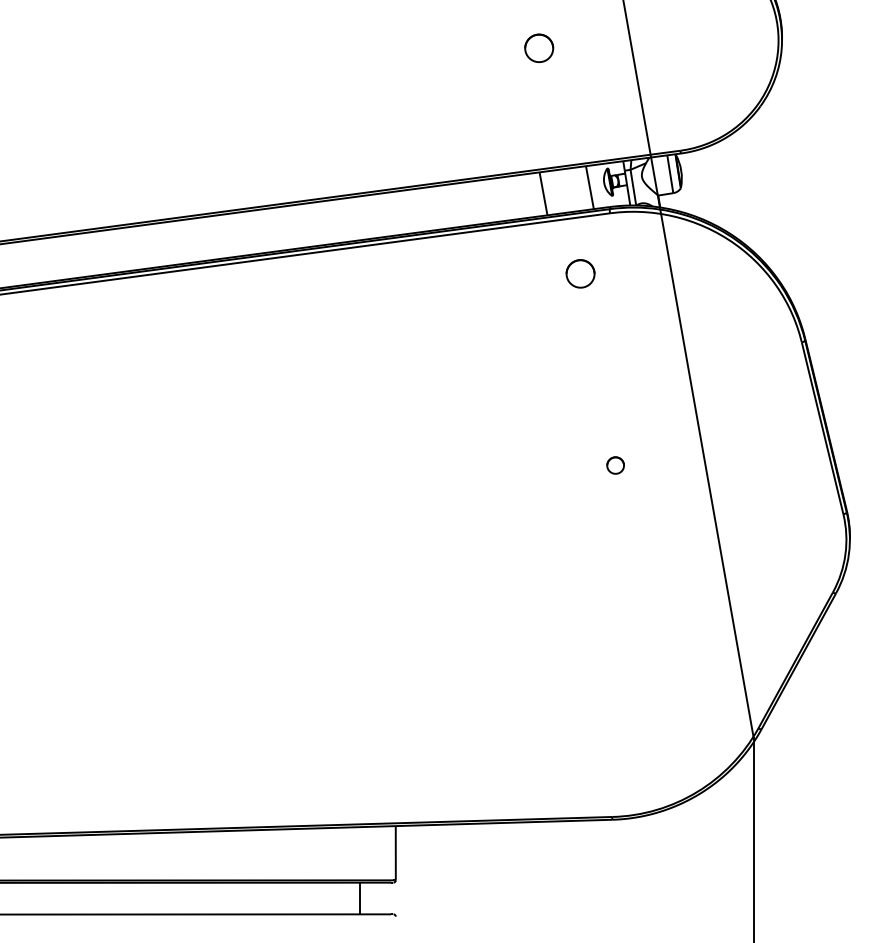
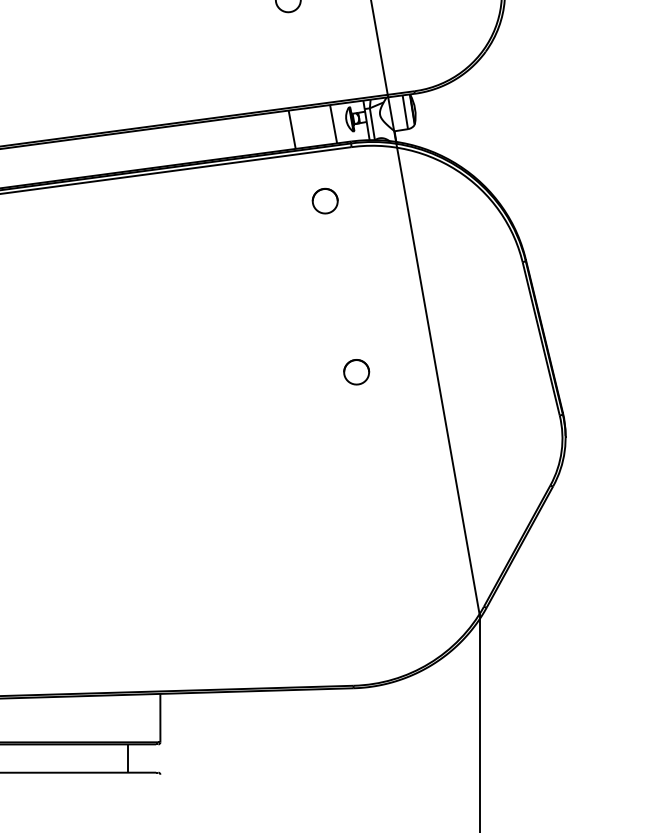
part: (615, 465) -> (356, 372), size x1.67

